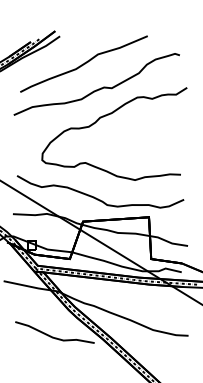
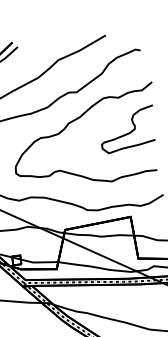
curve: (156, 134) -> (127, 132), added

